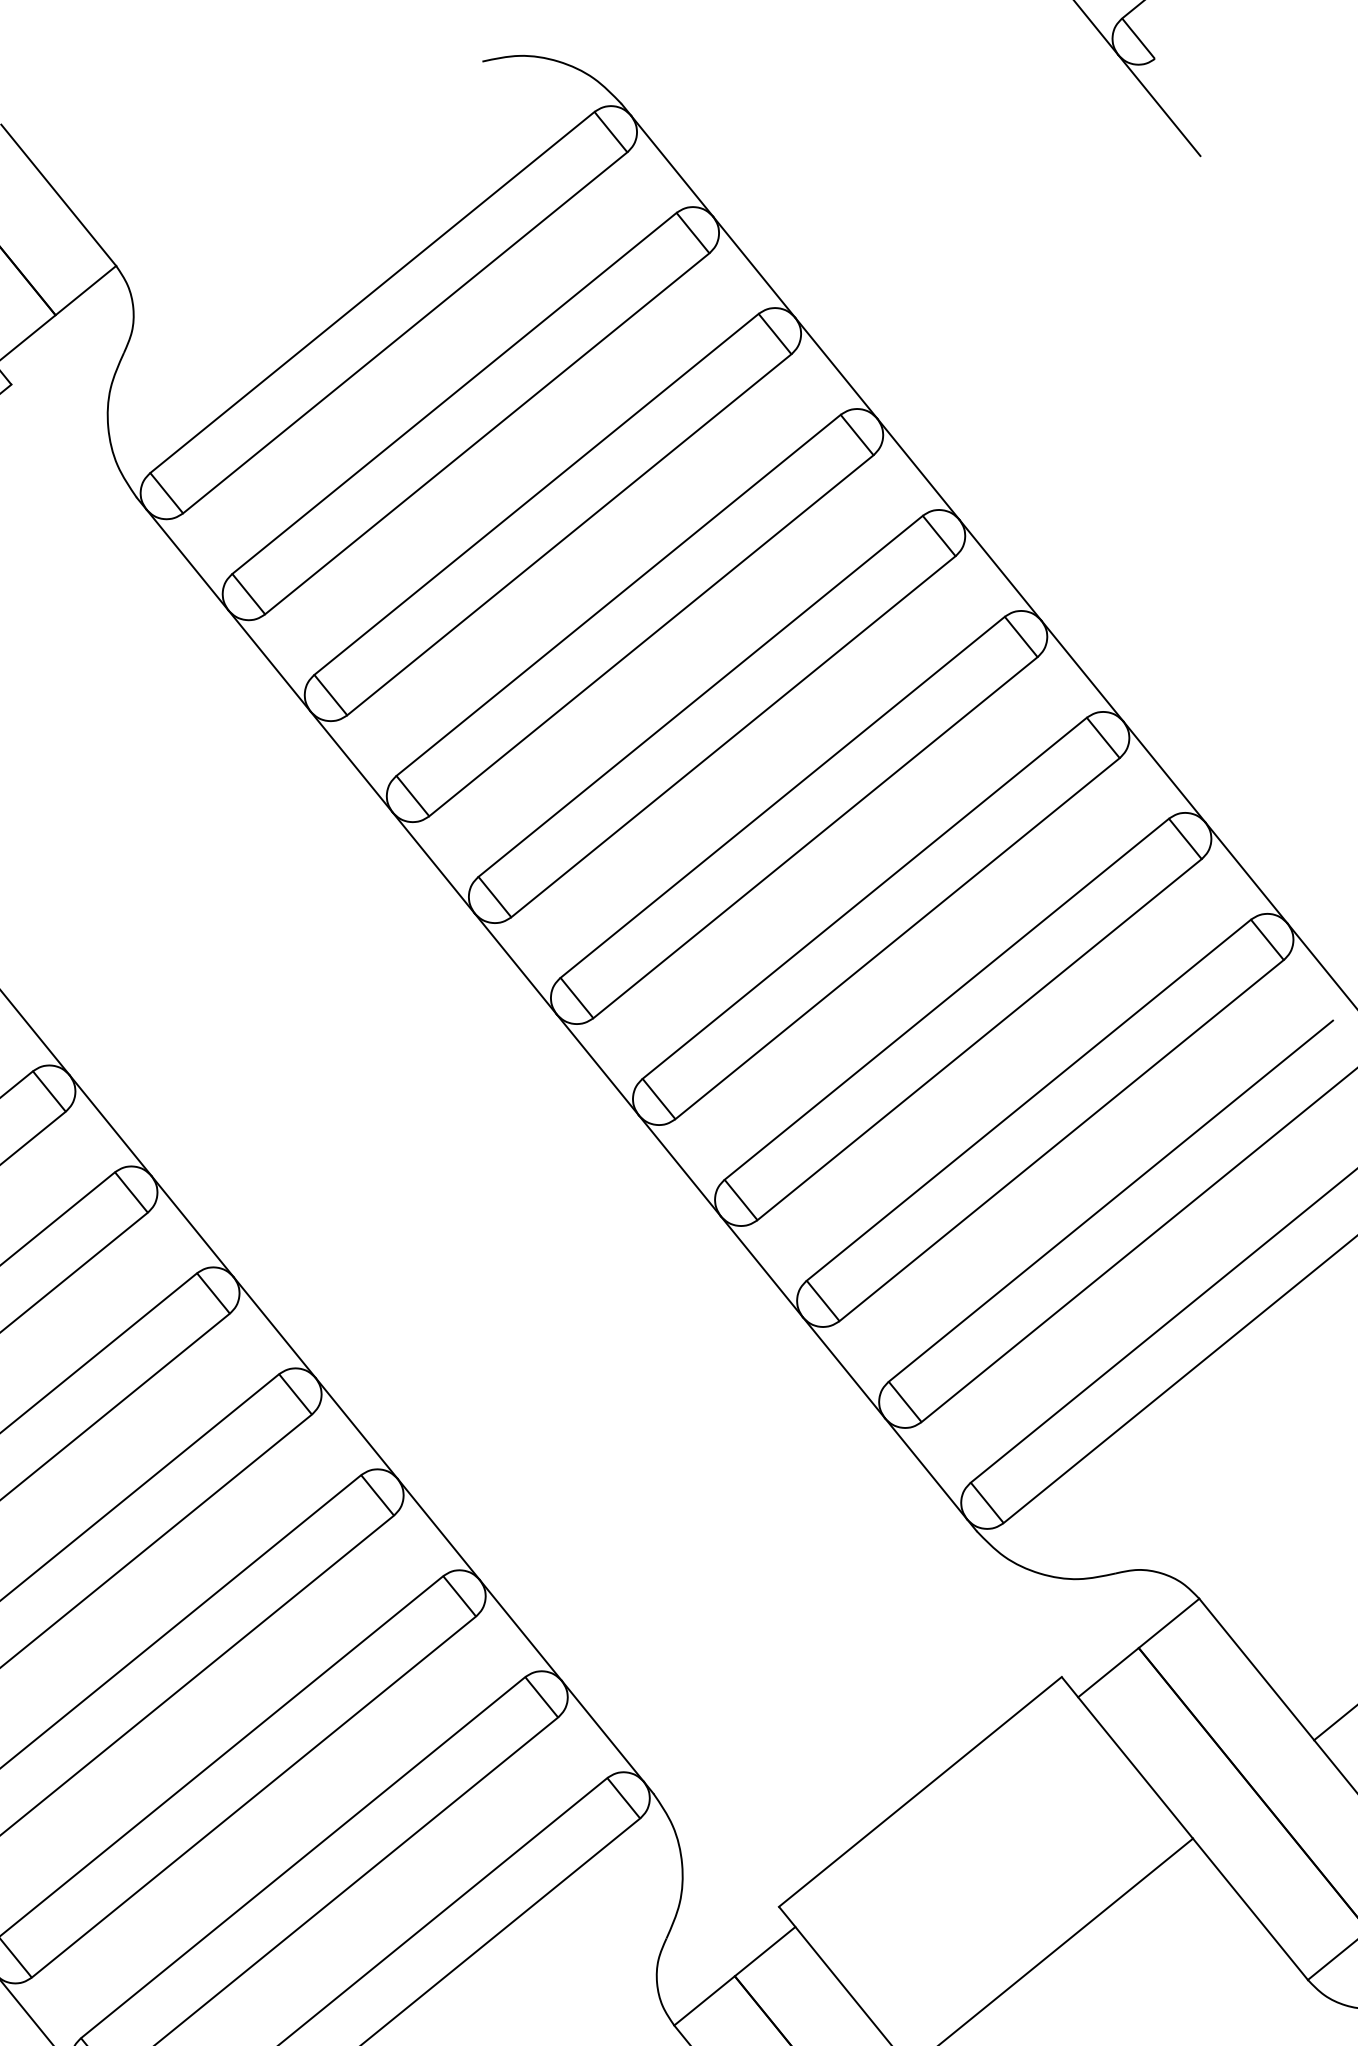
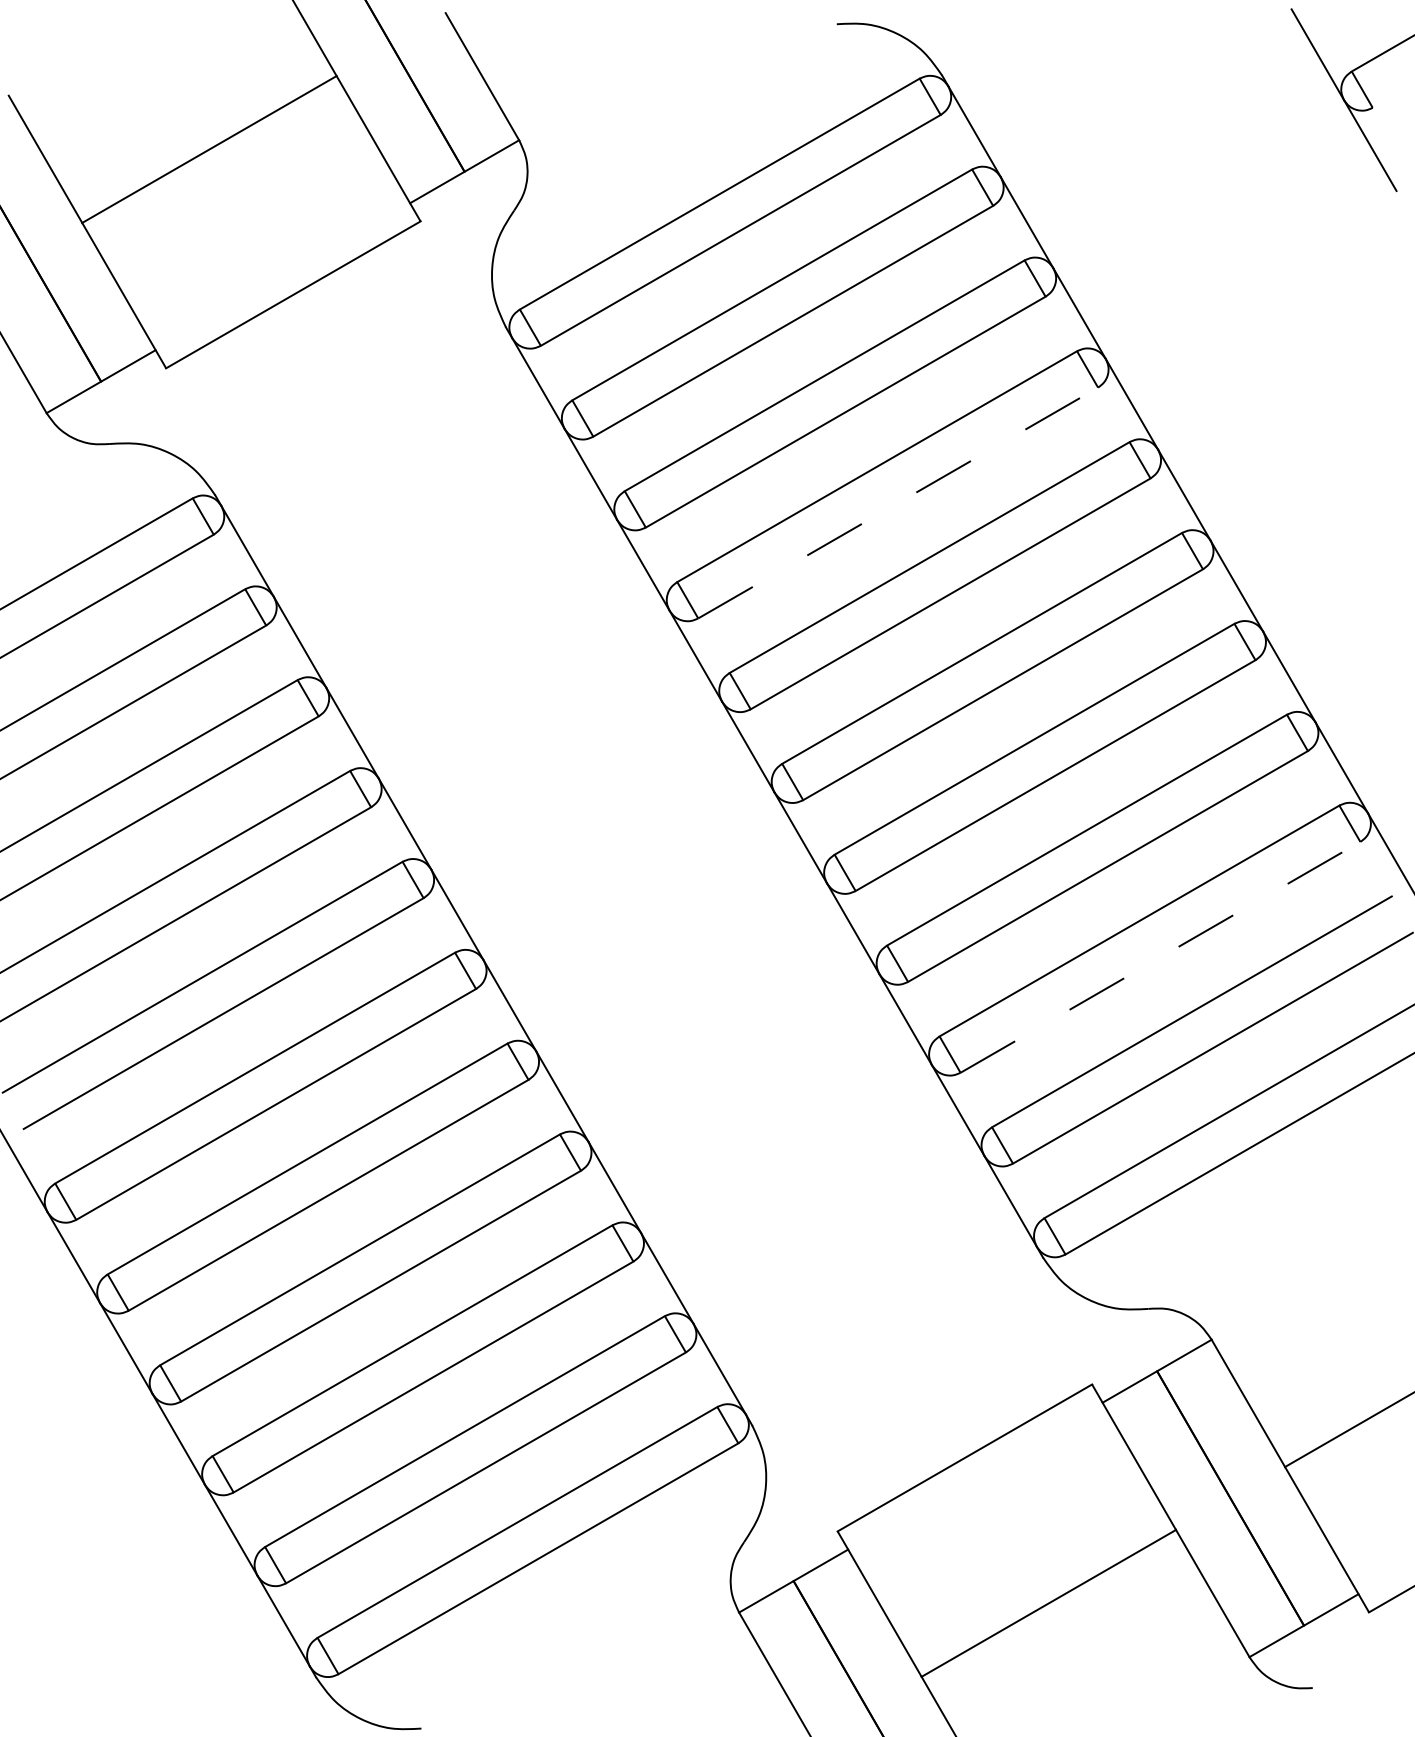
line: (651, 636) -> (898, 503), solid -> dashed
line: (1061, 1140) -> (1160, 957), solid -> dashed

